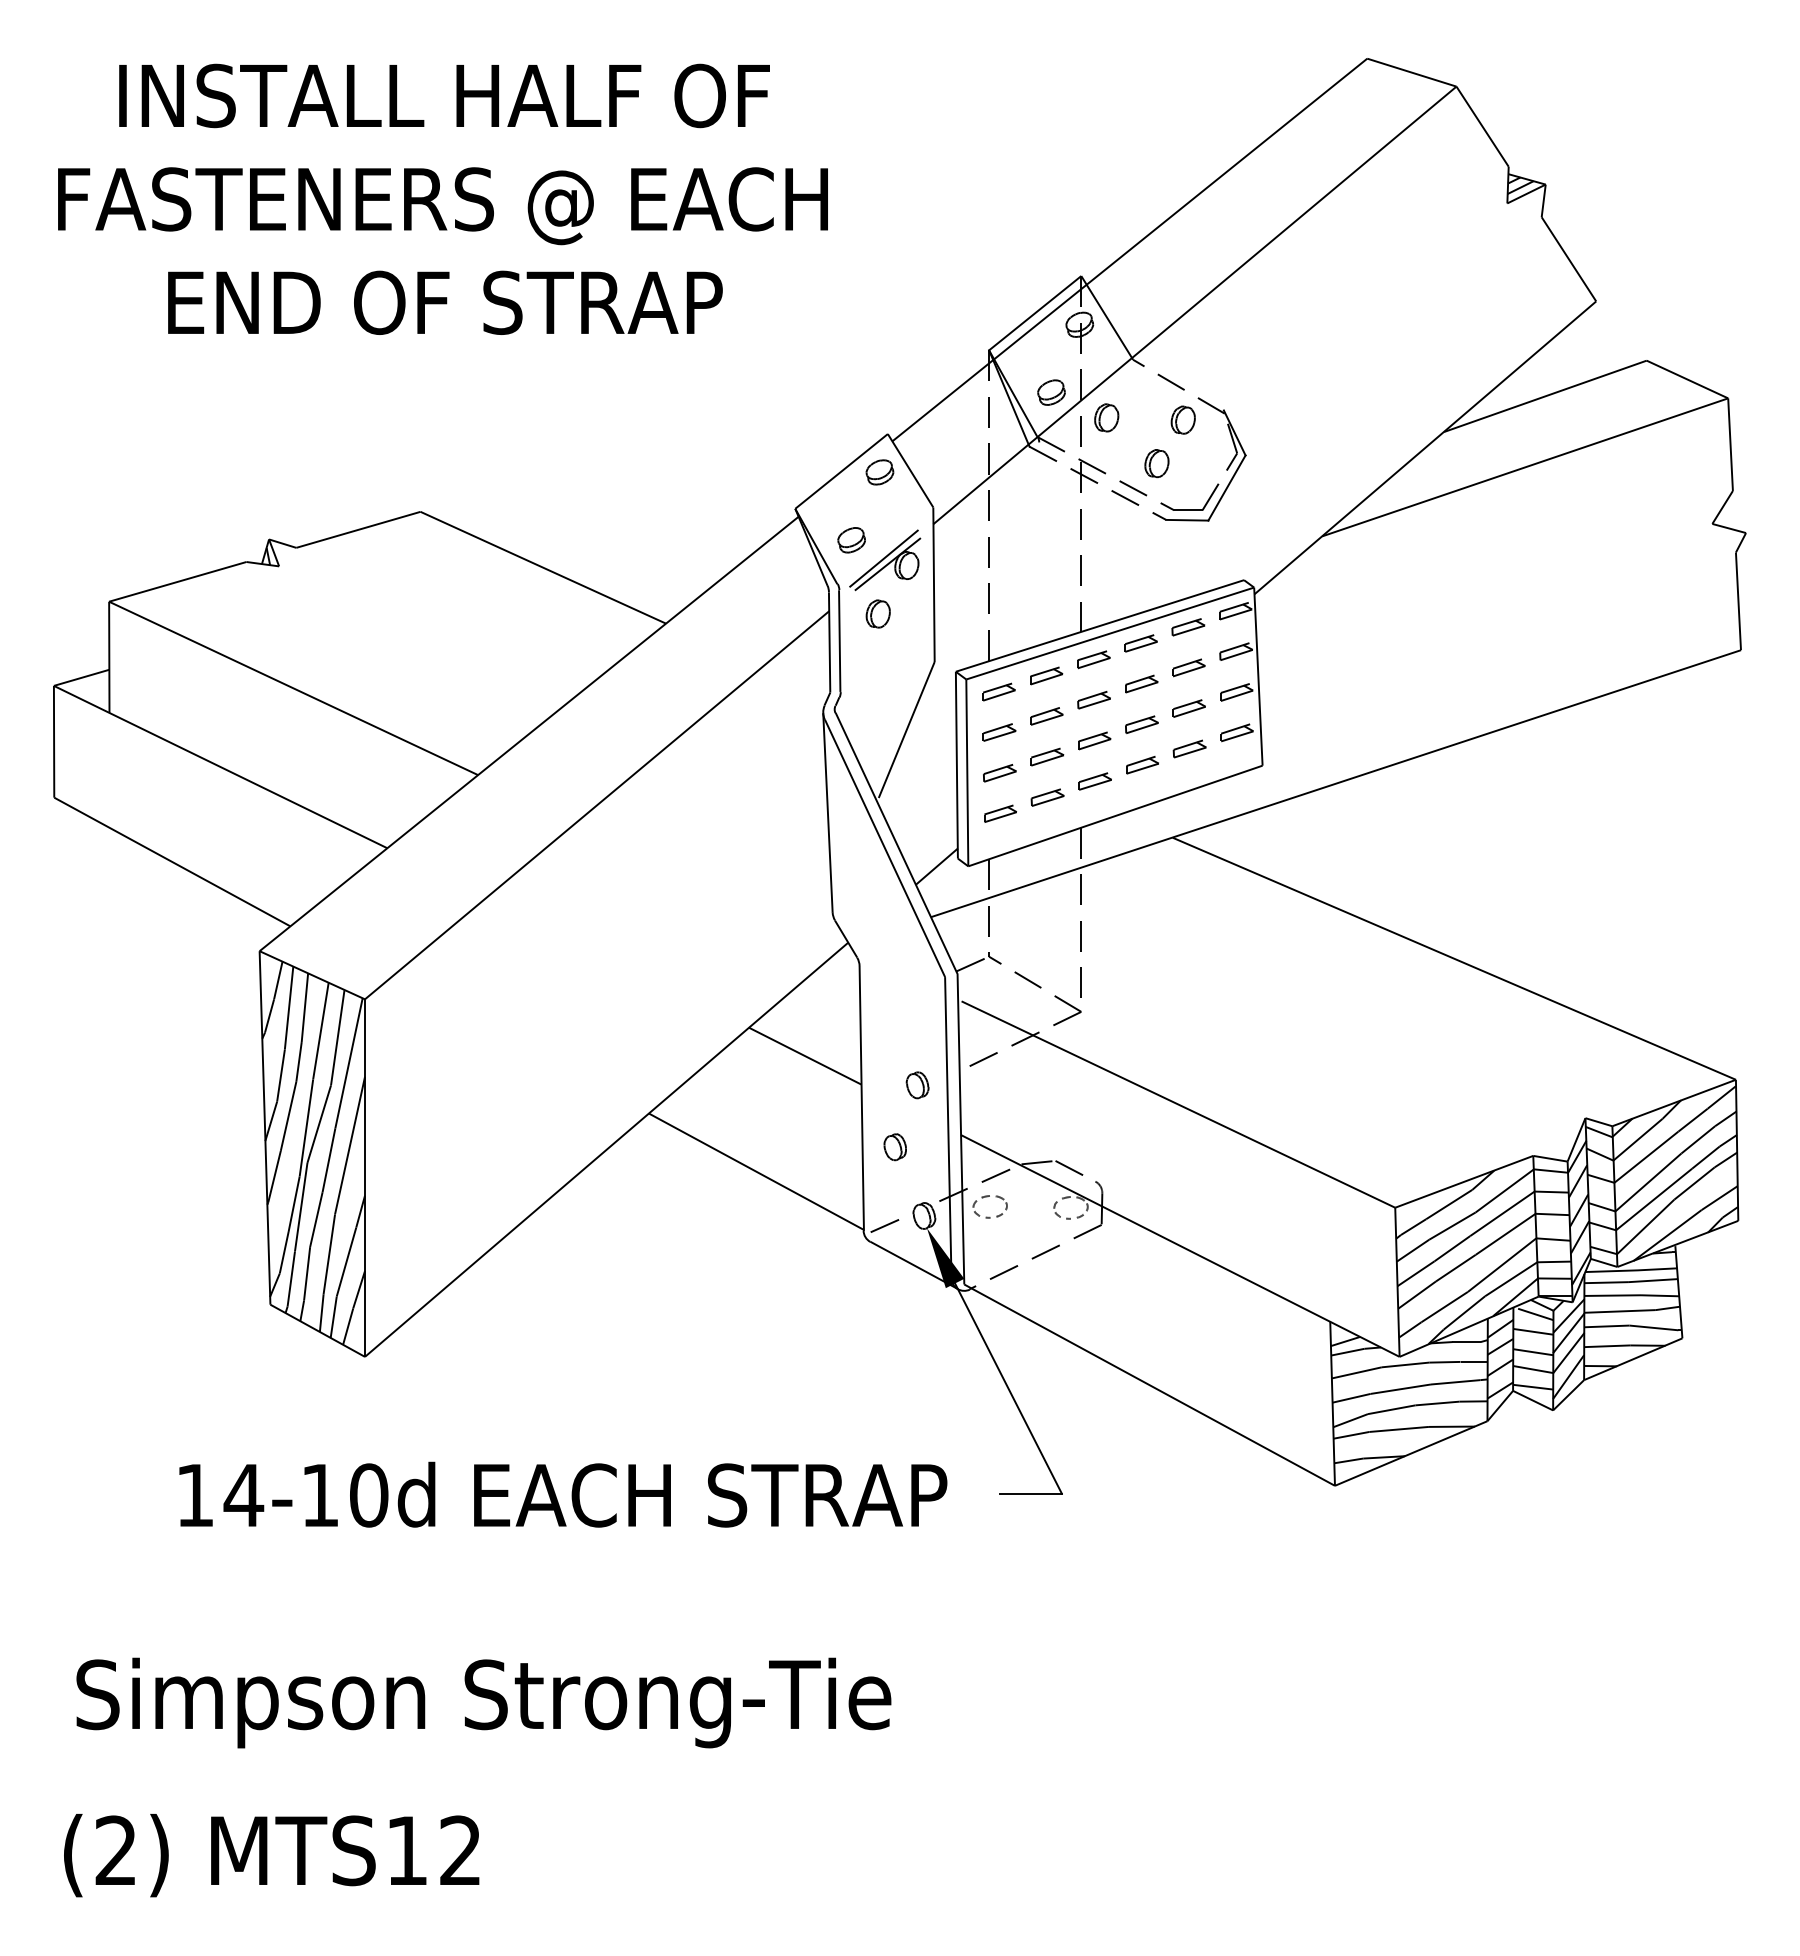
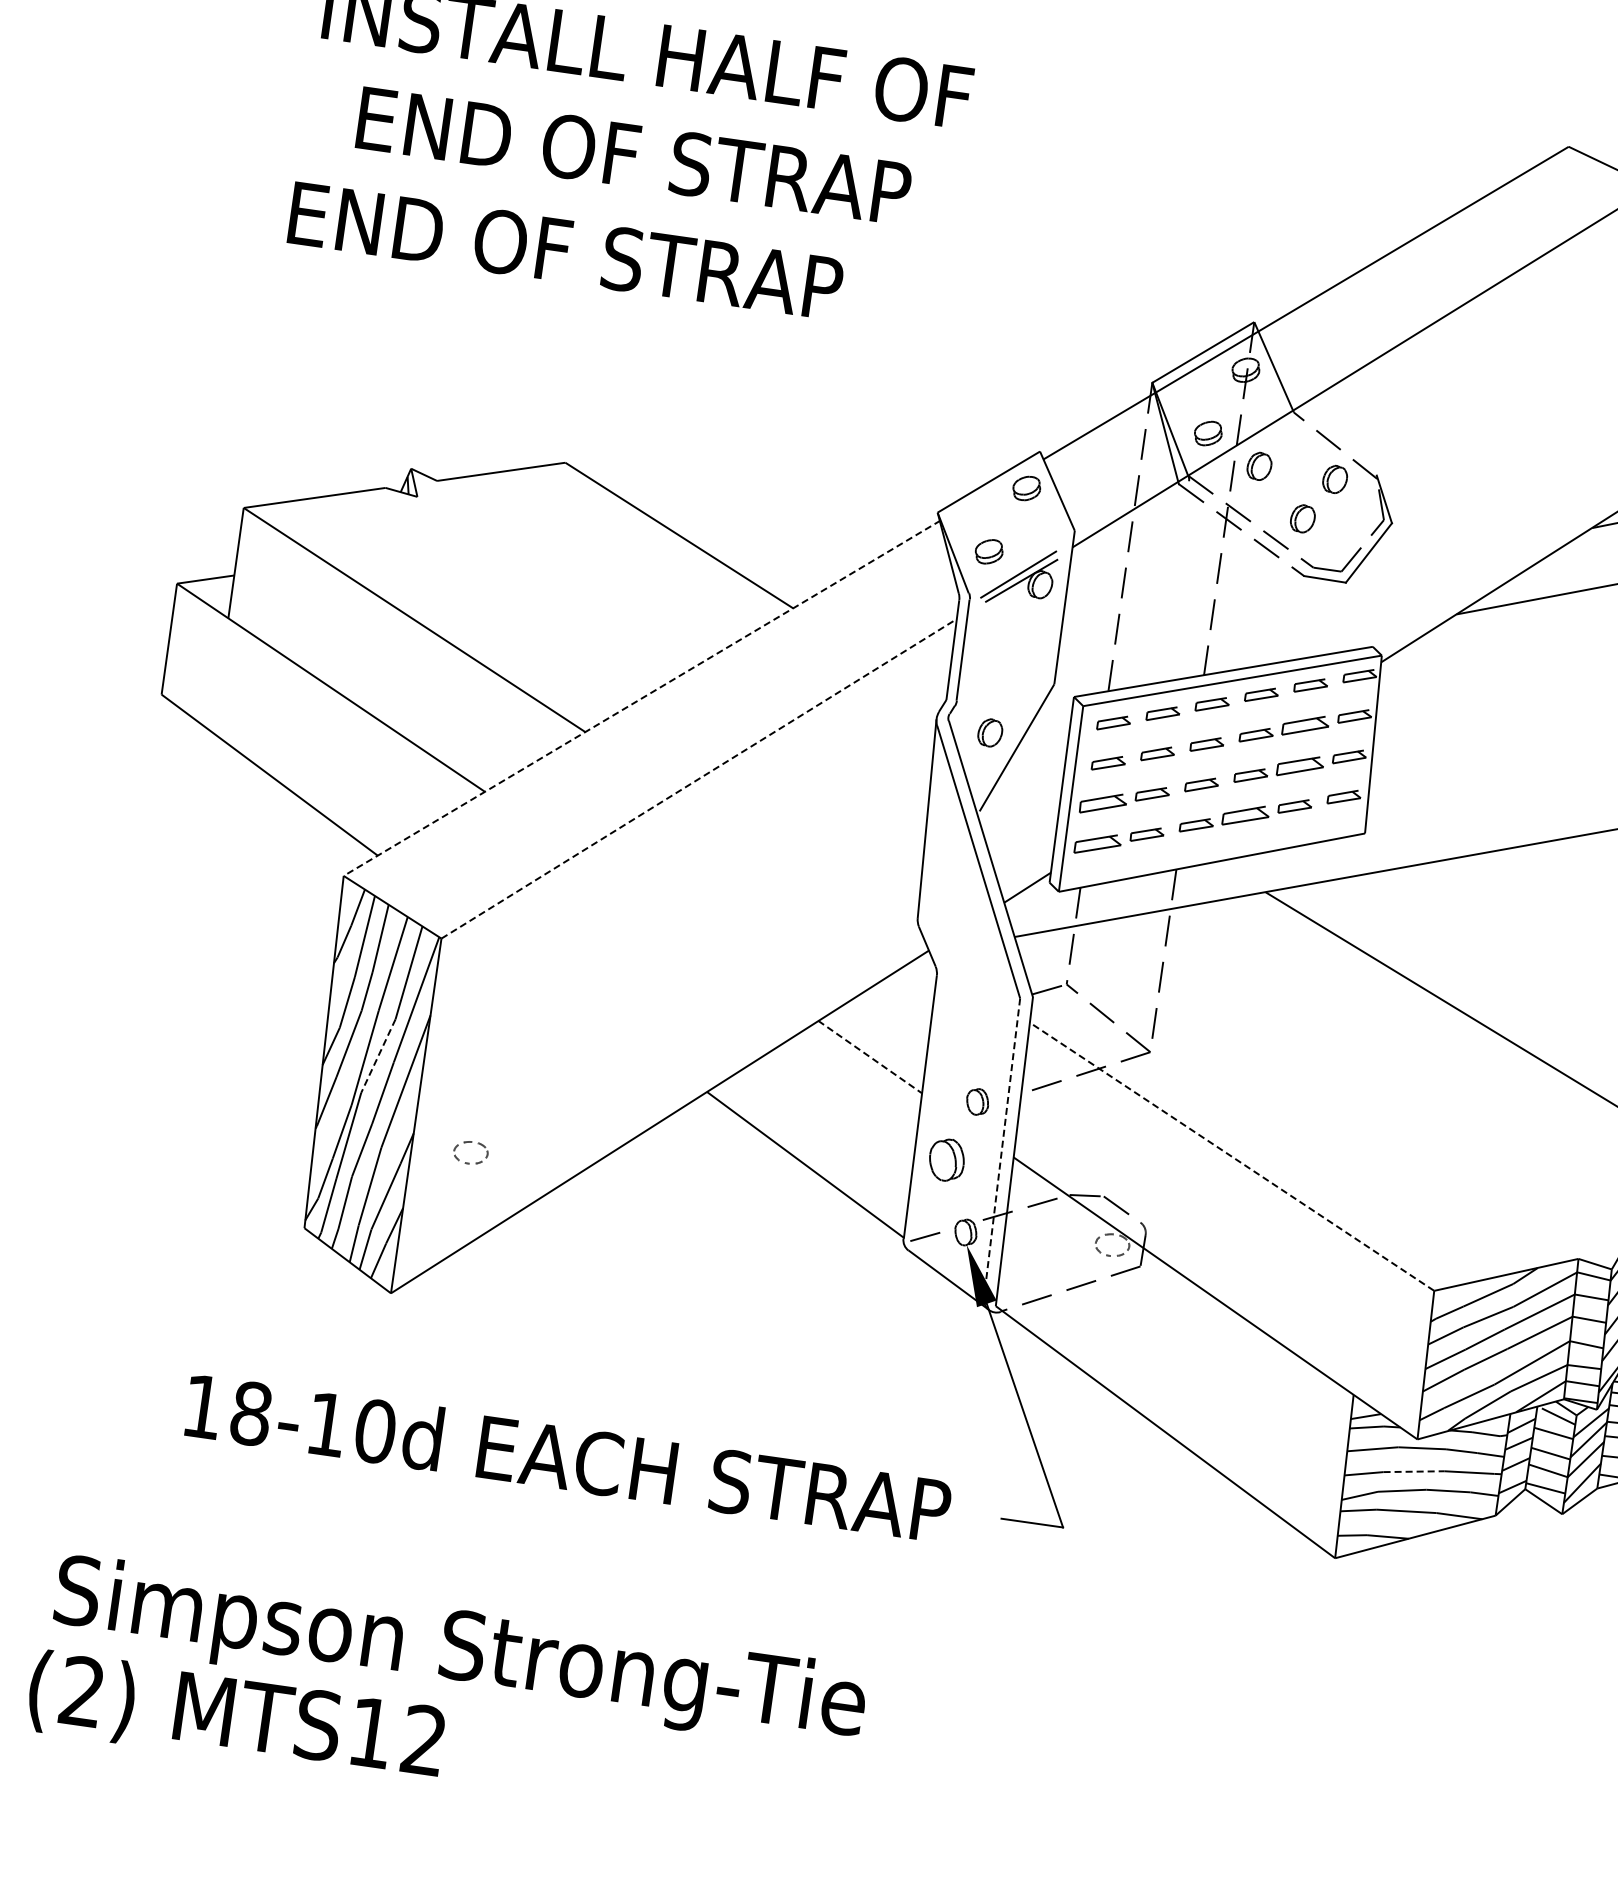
text: (442, 206) -> (630, 162), FASTENERS @ EACH -> END OF STRAP
text: (445, 302) -> (566, 250), moved
part: (877, 613) -> (989, 732), moved
part: (1188, 667) -> (1305, 725), size x1.4
part: (1188, 708) -> (1299, 766), size x1.4
line: (529, 733) -> (642, 698), solid -> dashed
part: (1142, 765) -> (1245, 816), size x1.4
part: (999, 773) -> (1102, 804), size x1.4
line: (597, 805) -> (699, 779), solid -> dashed
part: (1000, 813) -> (1098, 843), size x1.4
line: (805, 1056) -> (870, 1057), solid -> dashed
line: (1178, 1104) -> (1233, 1157), solid -> dashed
line: (319, 1124) -> (378, 1056), solid -> dashed
line: (948, 1127) -> (1002, 1148), solid -> dashed
part: (894, 1147) -> (945, 1160), size x1.6
part: (987, 1197) -> (469, 1143), moved
line: (1401, 1389) -> (1414, 1472), solid -> dashed
text: (243, 1495) -> (250, 1413), 14-10d -> 18-10d
text: (271, 1855) -> (235, 1718), moved

